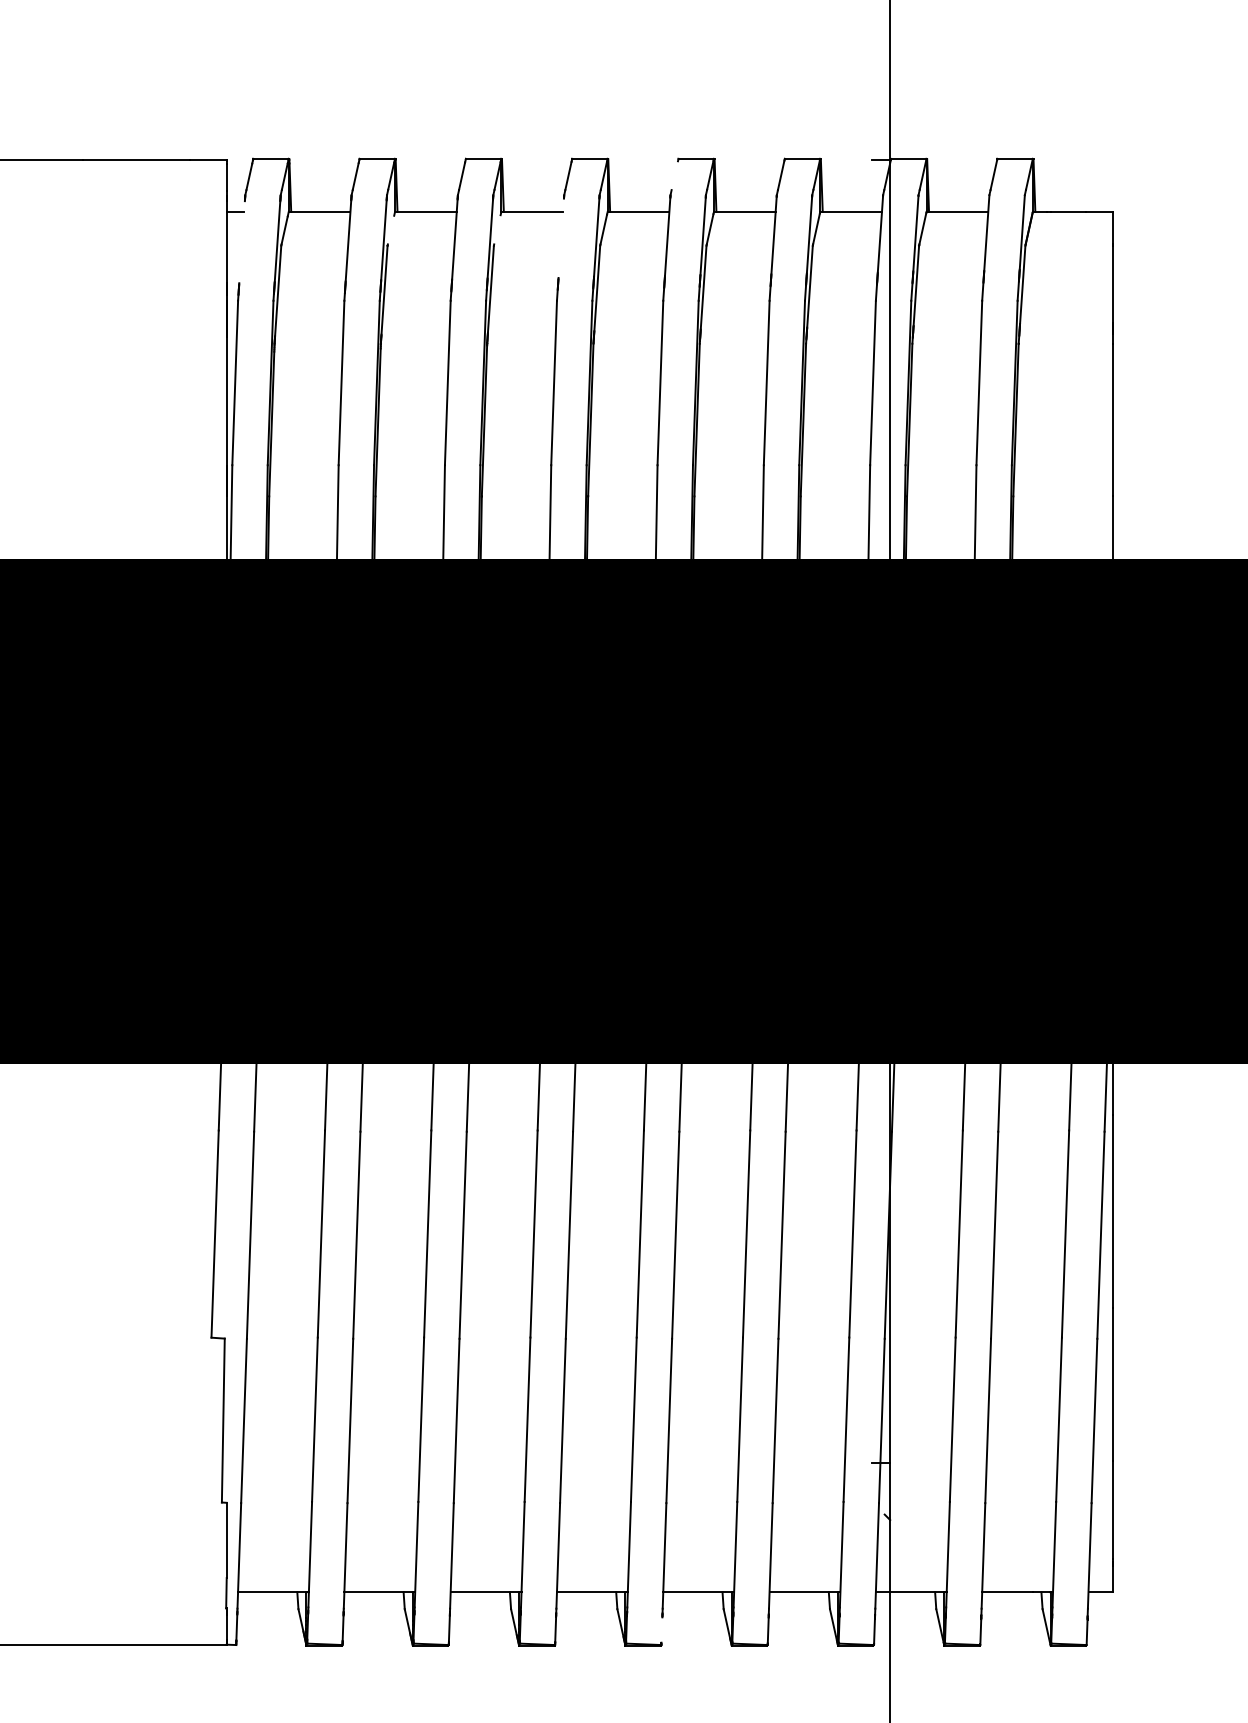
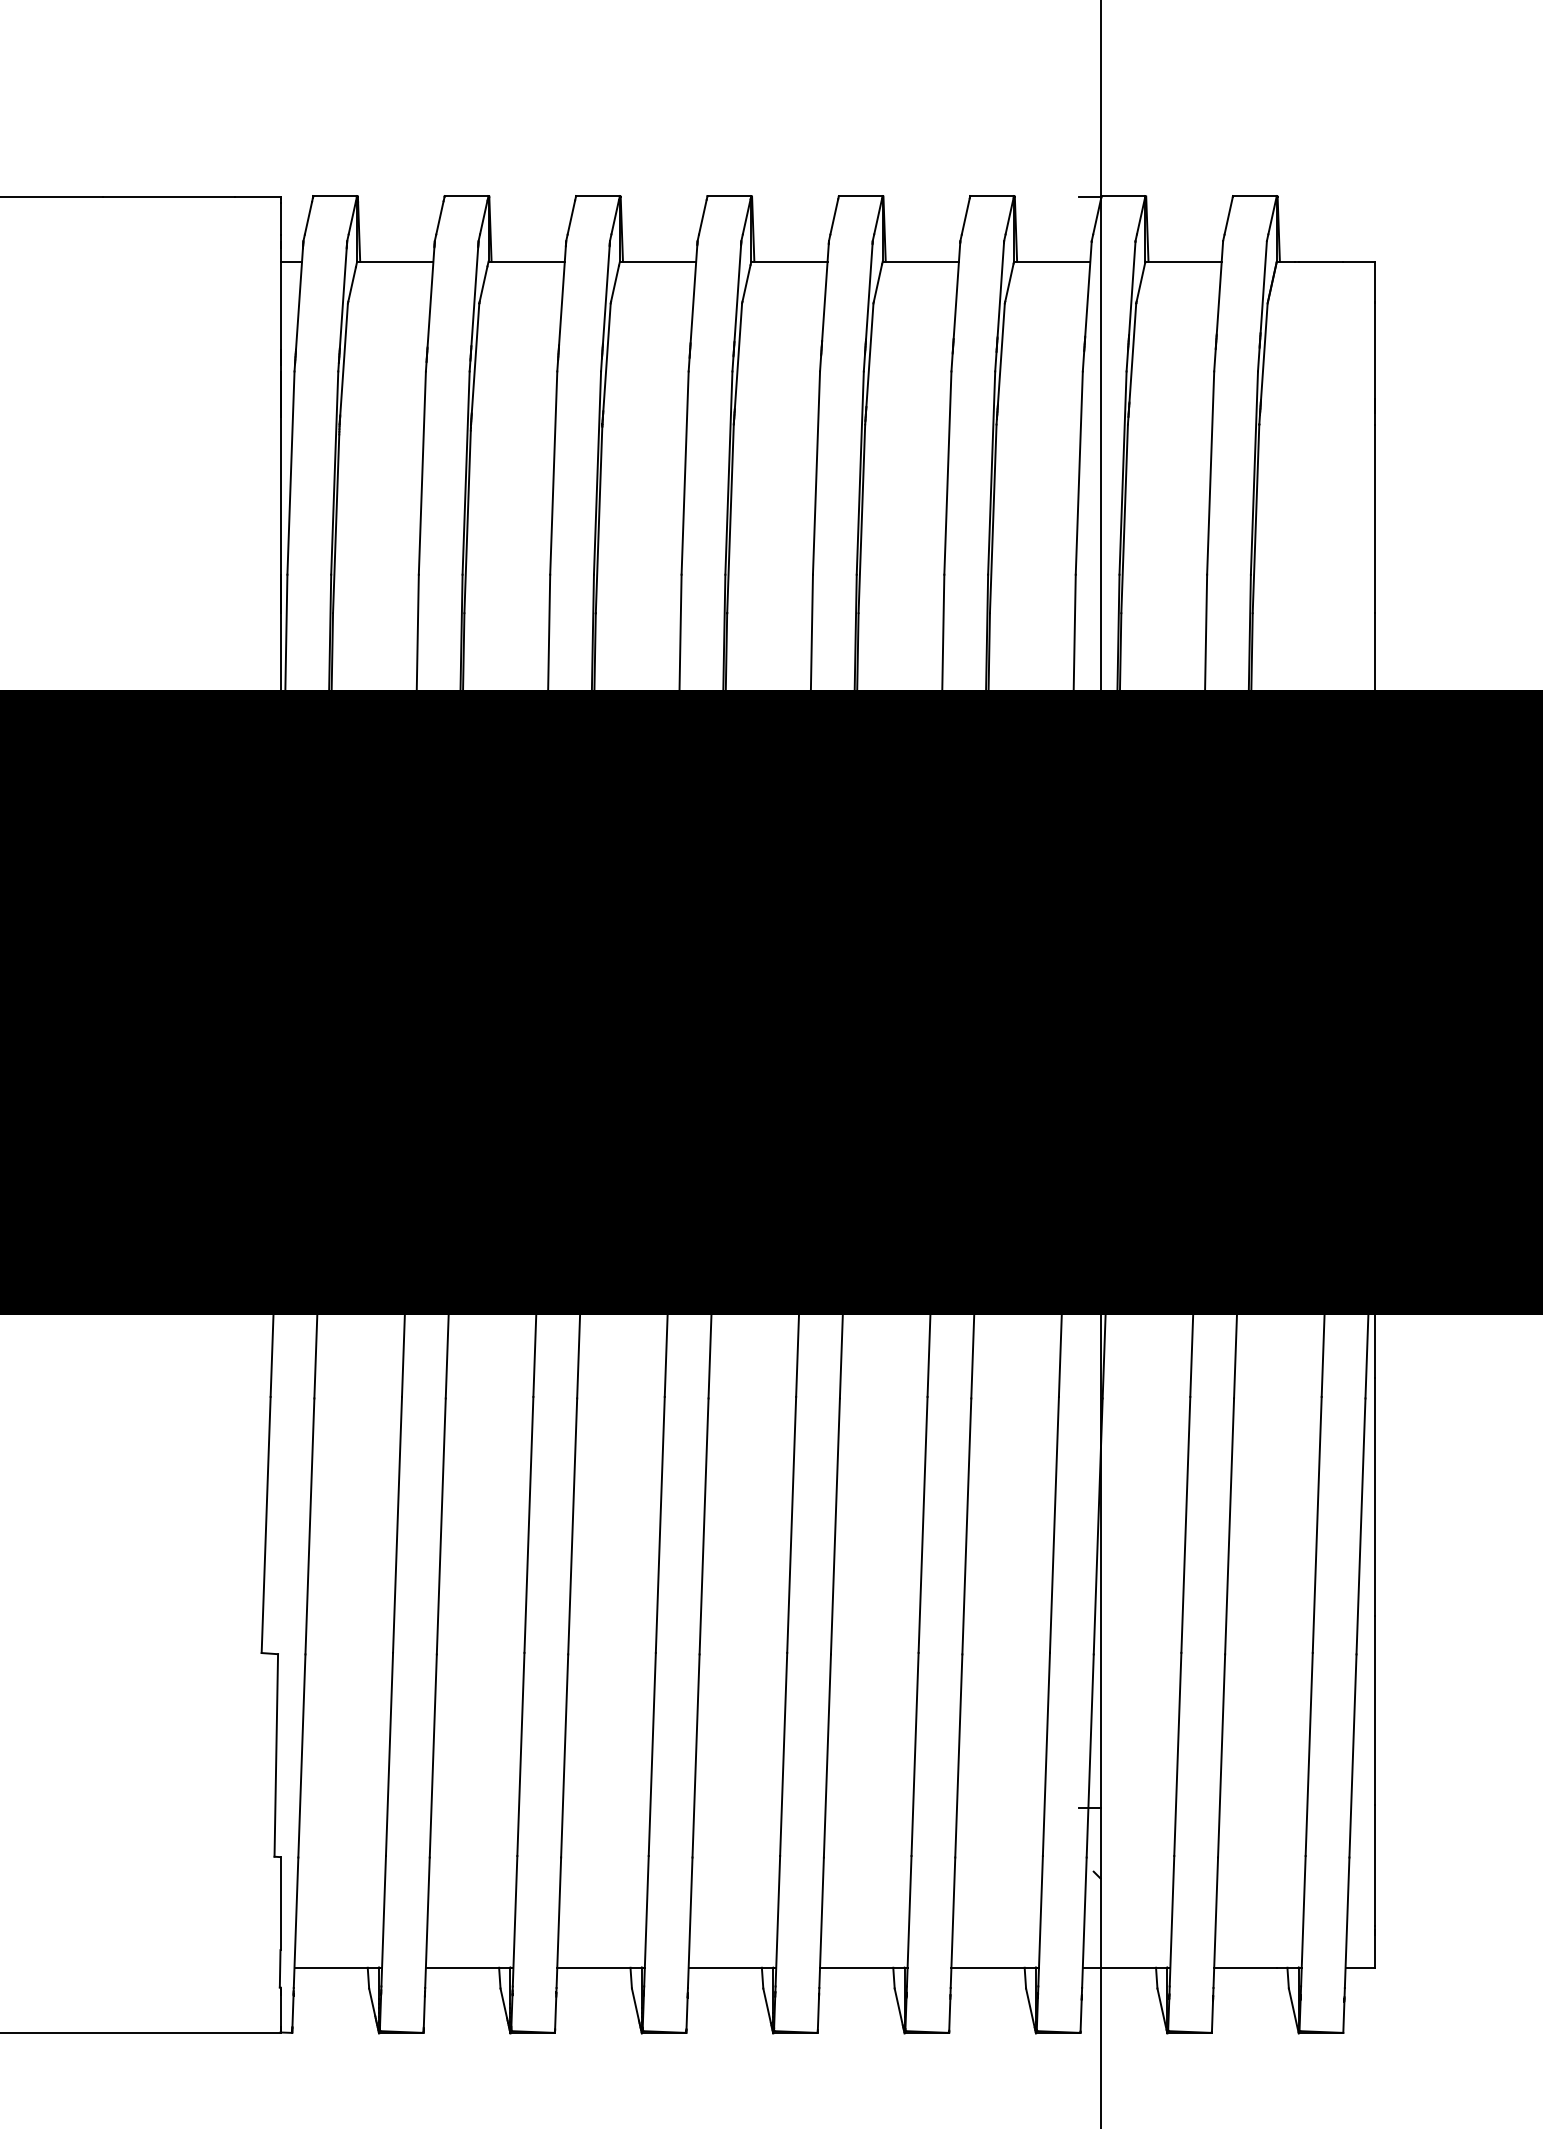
line: (674, 175) -> (834, 216), added
line: (390, 229) -> (483, 283), added
line: (497, 229) -> (615, 283), added
line: (560, 238) -> (693, 294), added
line: (242, 241) -> (299, 298), added
line: (661, 1630) -> (817, 2014), added

